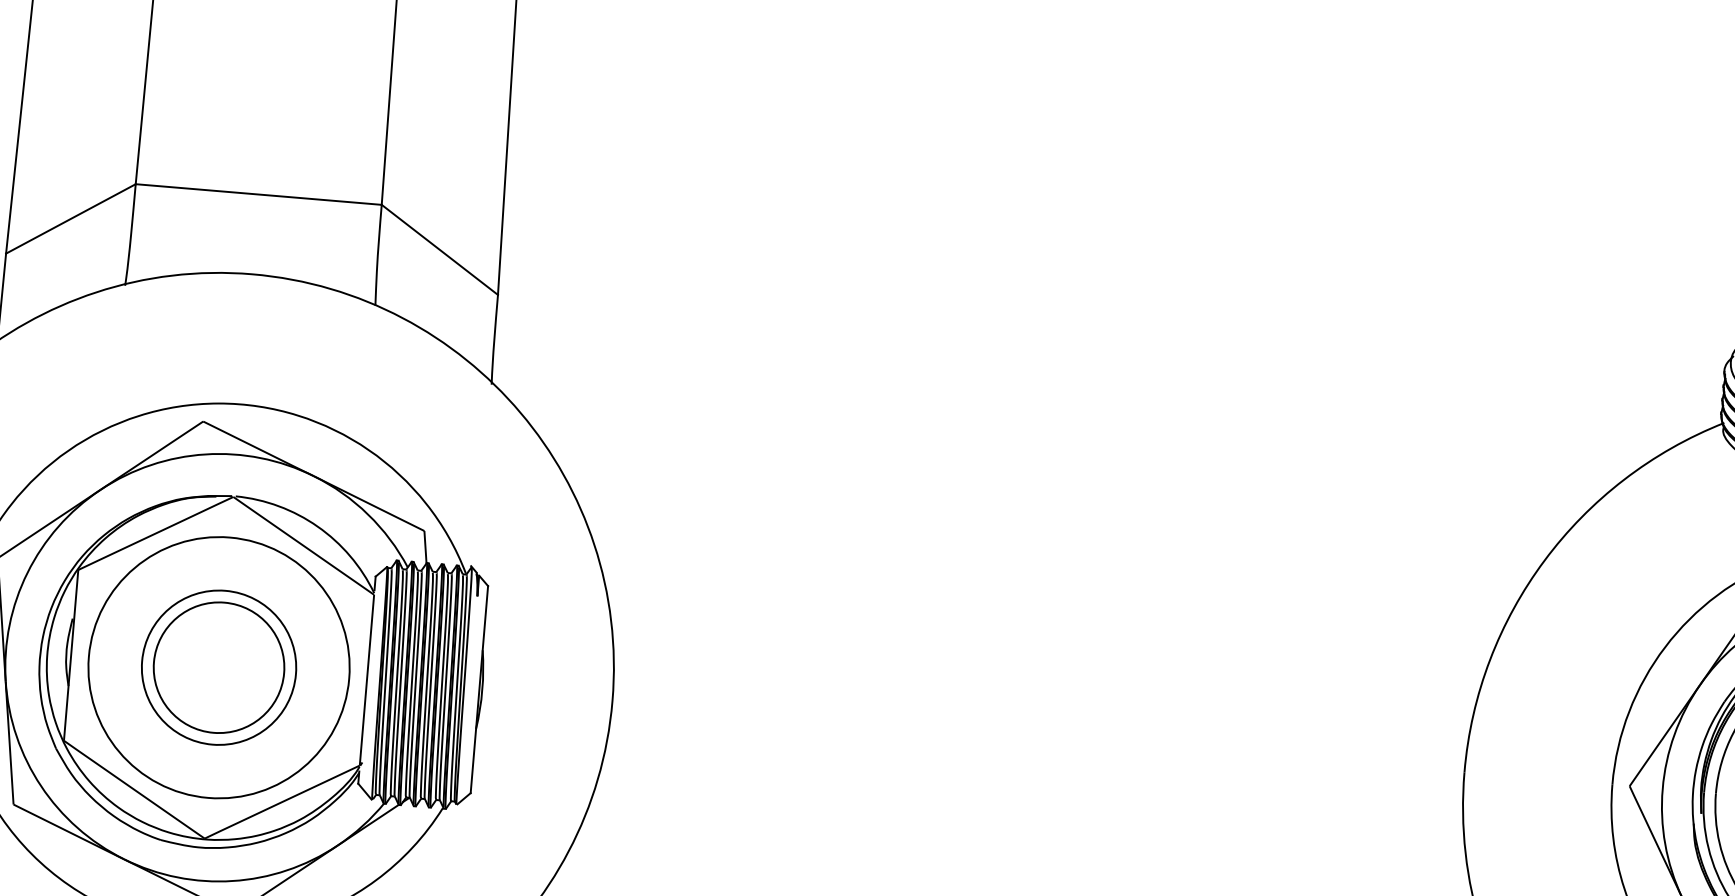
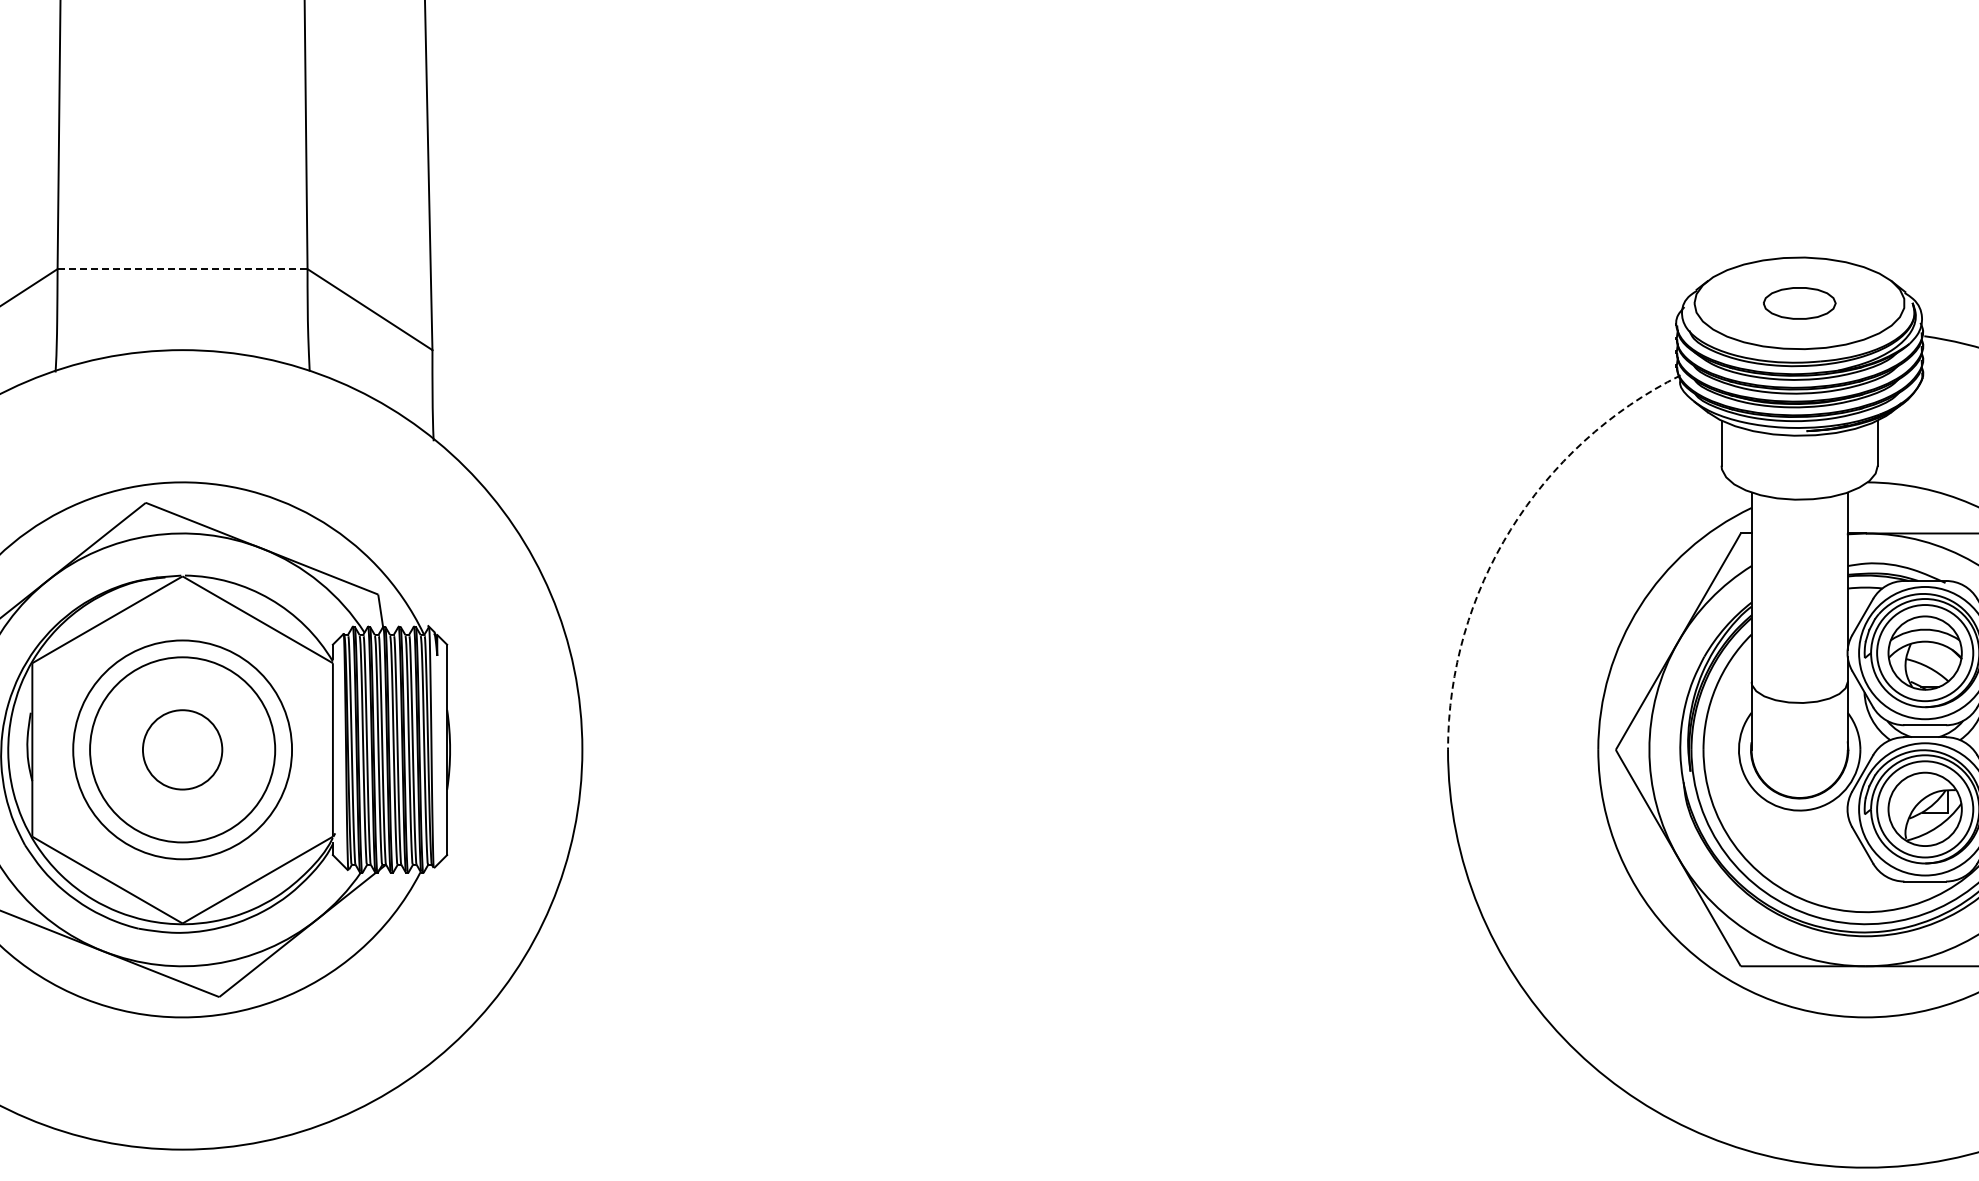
line: (258, 194) -> (182, 269), solid -> dashed
arc: (1544, 560) -> (1510, 529), solid -> dashed
circle: (218, 667) -> (182, 749), size x0.6
circle: (218, 667) -> (182, 749), size x0.7
circle: (218, 667) -> (182, 749), size x1.4

